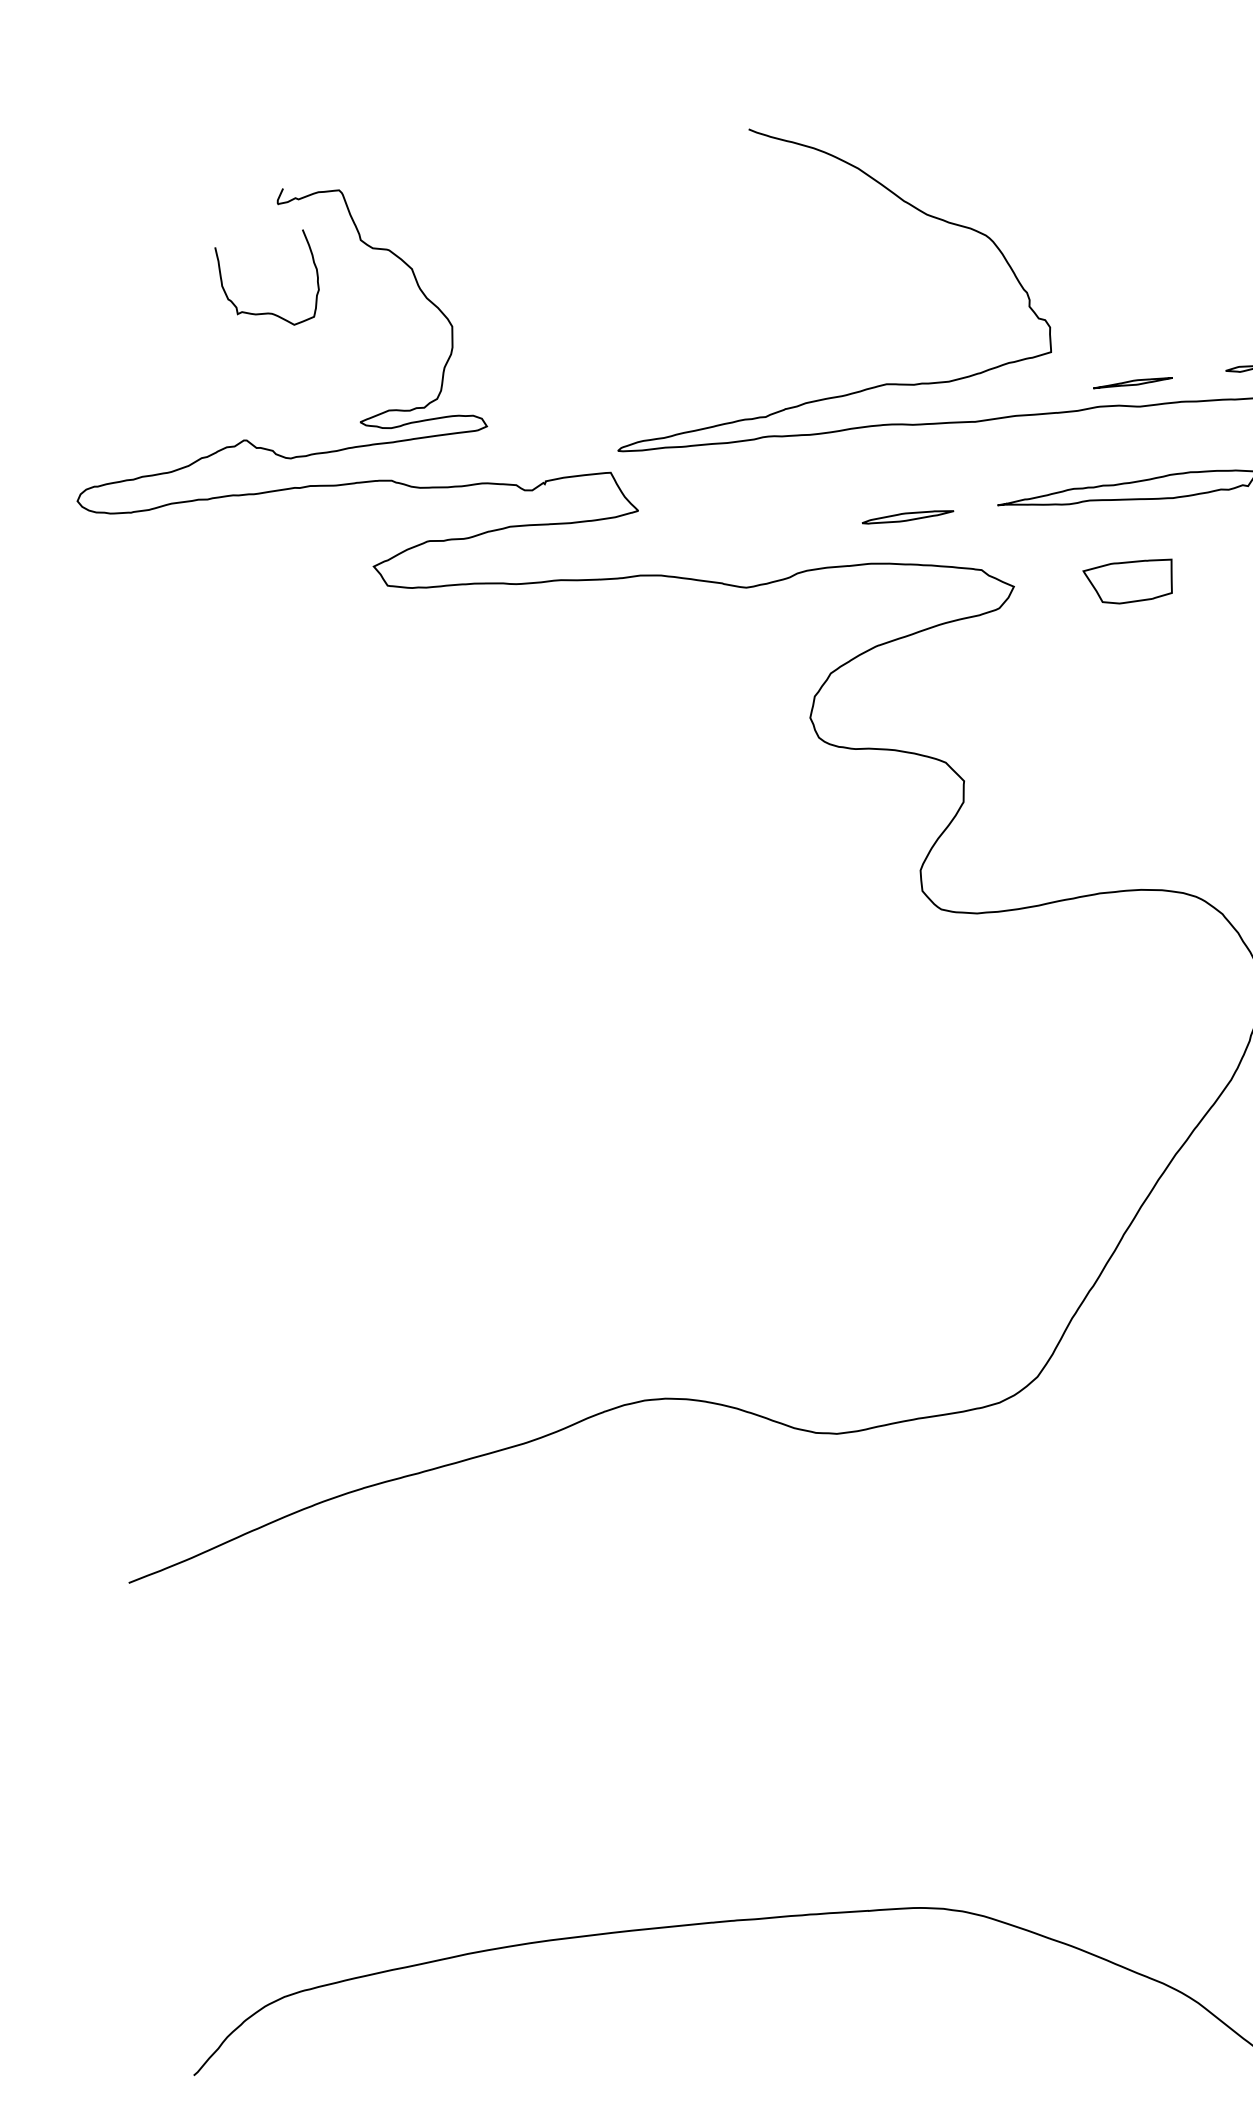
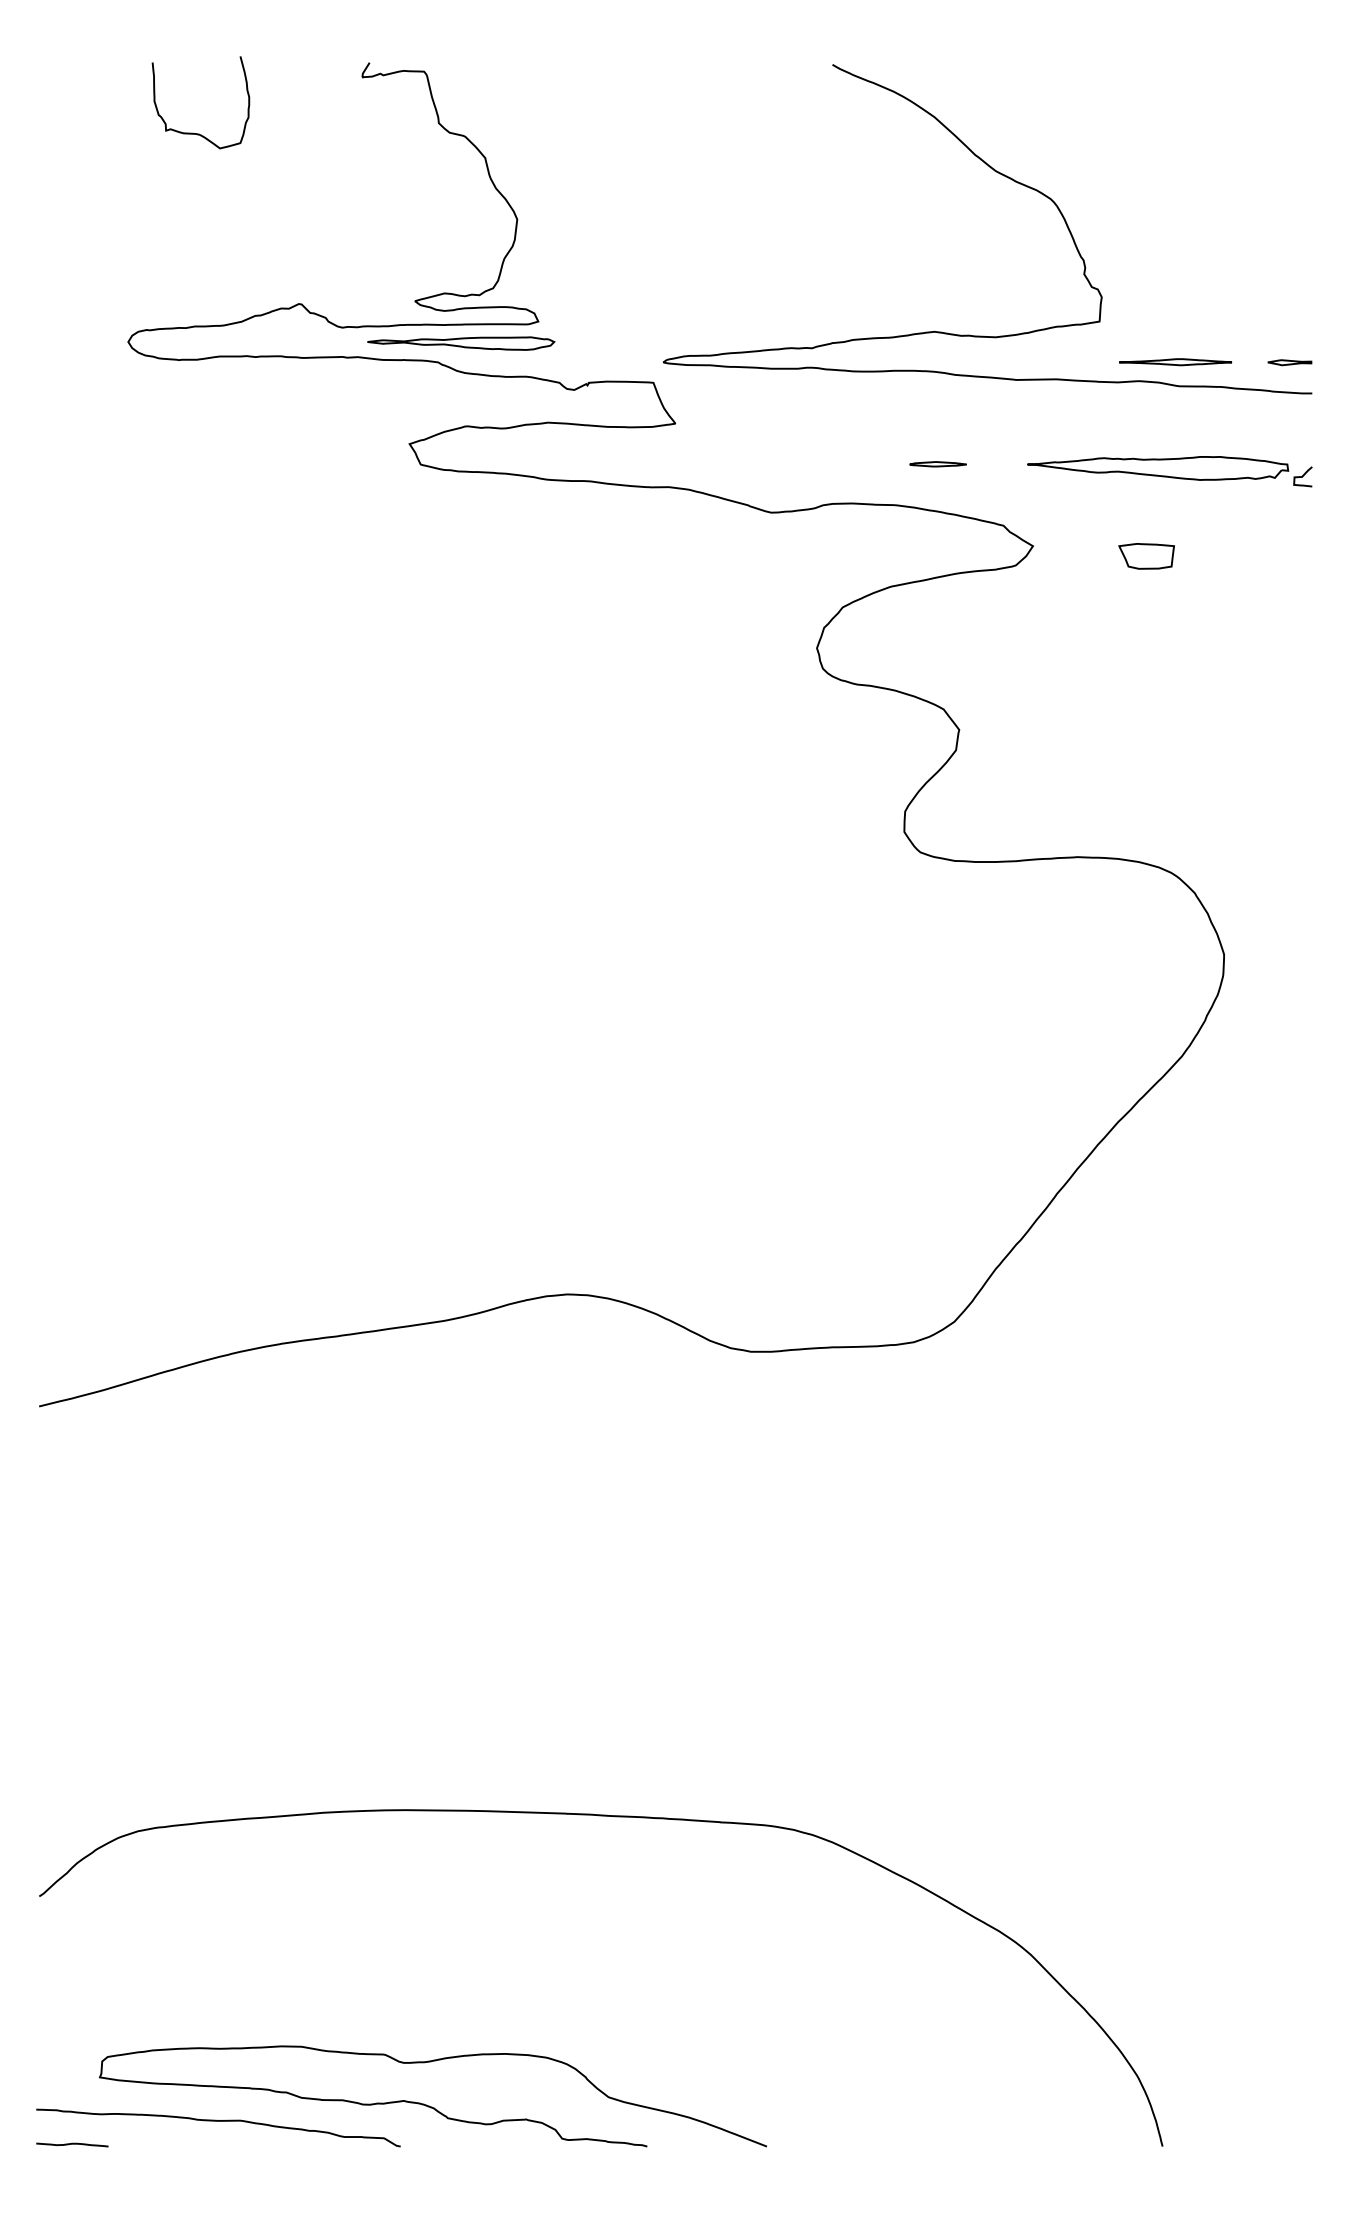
curve: (265, 312) -> (193, 132), moved
part: (1132, 383) -> (1175, 362), size x1.43
part: (412, 458) -> (461, 343), added
part: (907, 517) -> (937, 464), size x0.62
part: (1129, 582) -> (1146, 556), size x0.62

